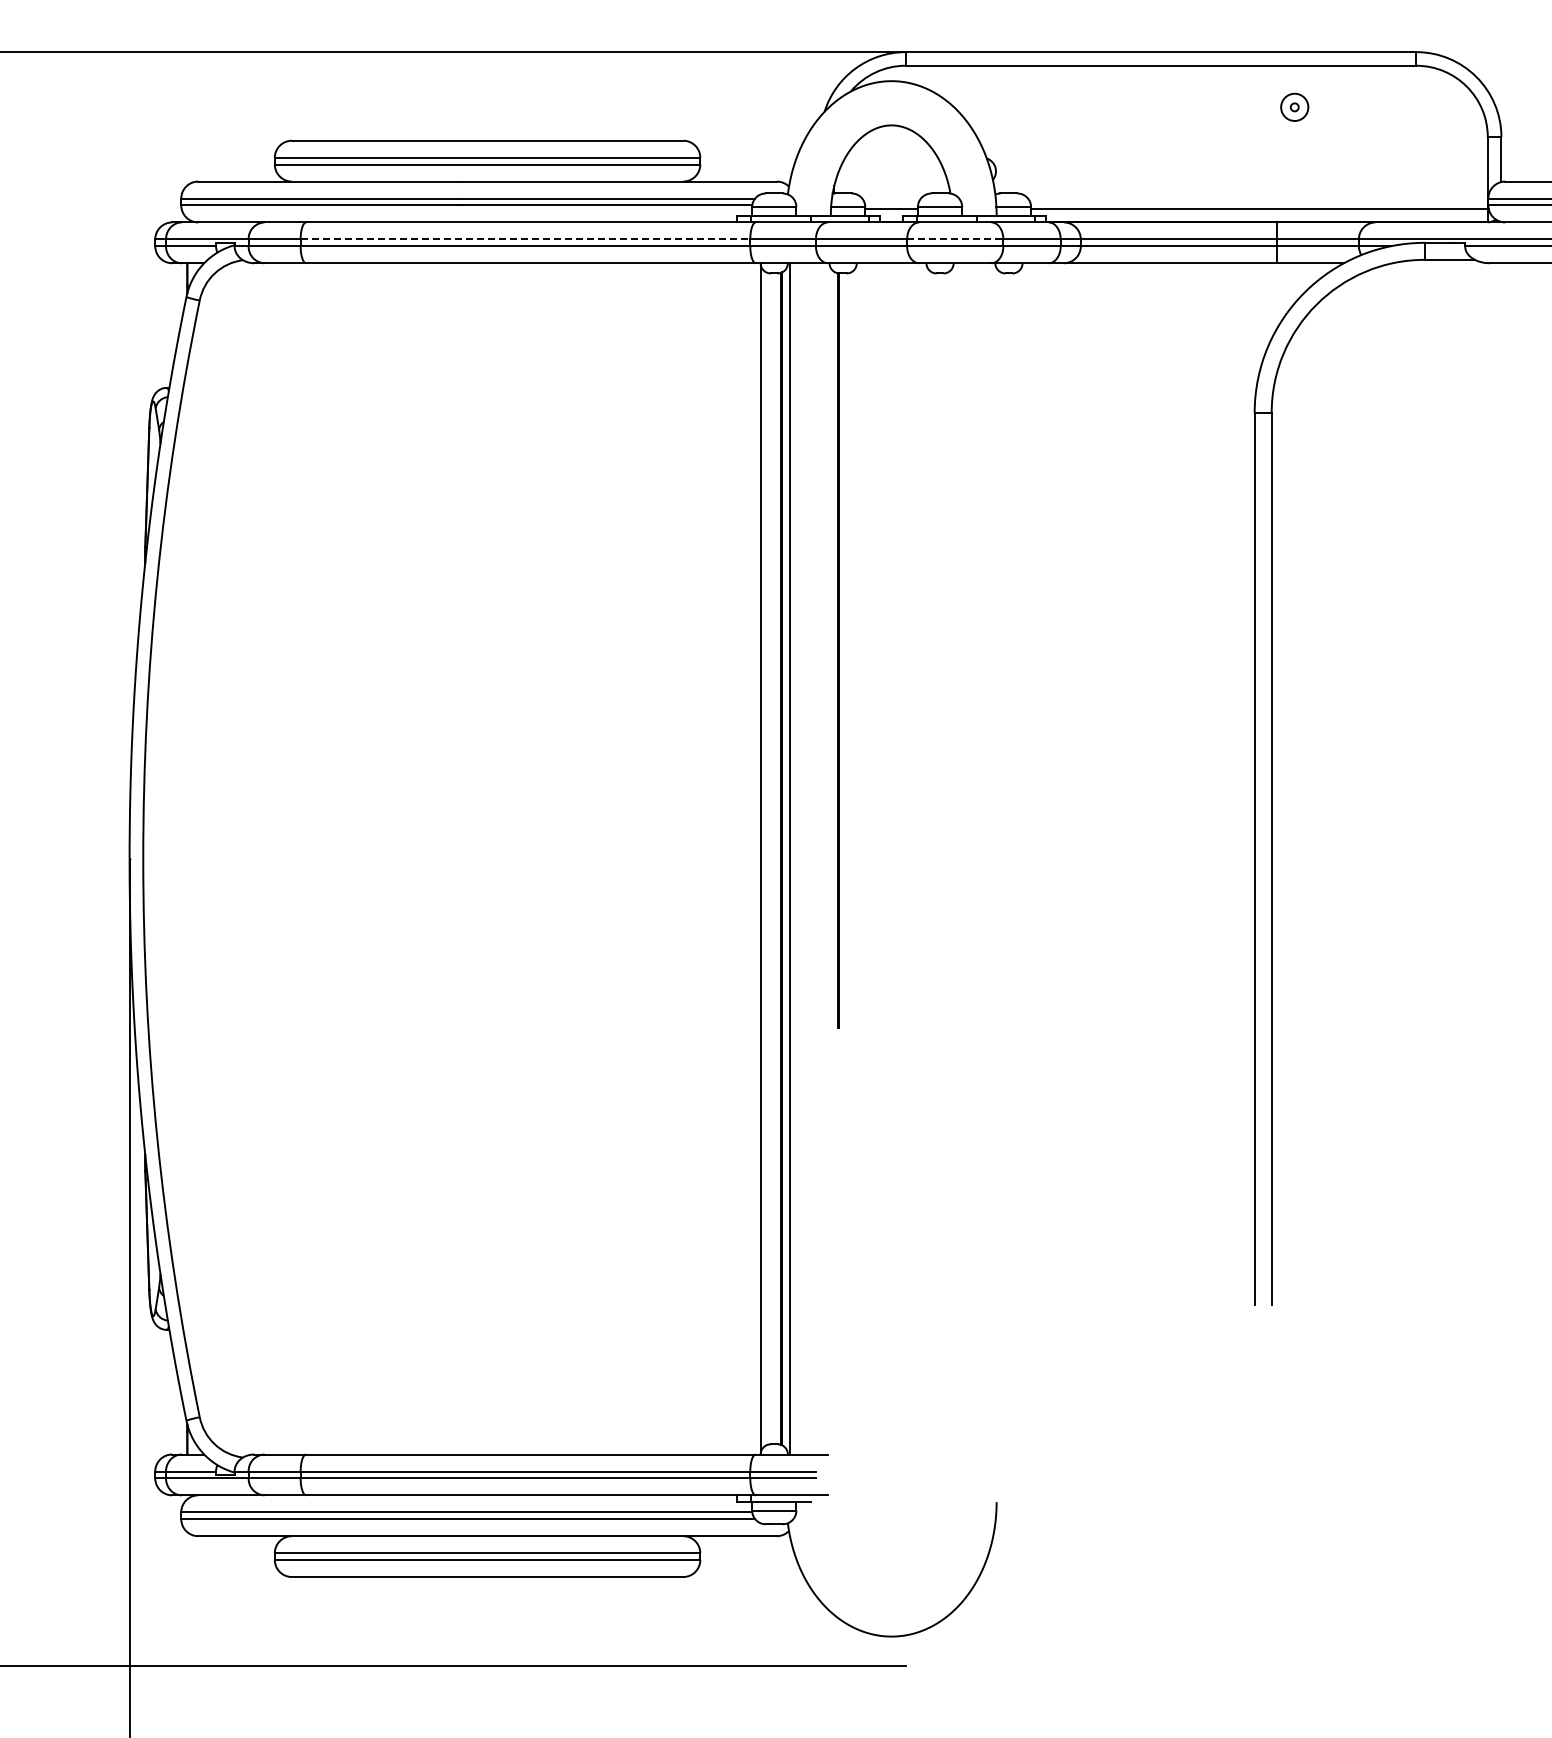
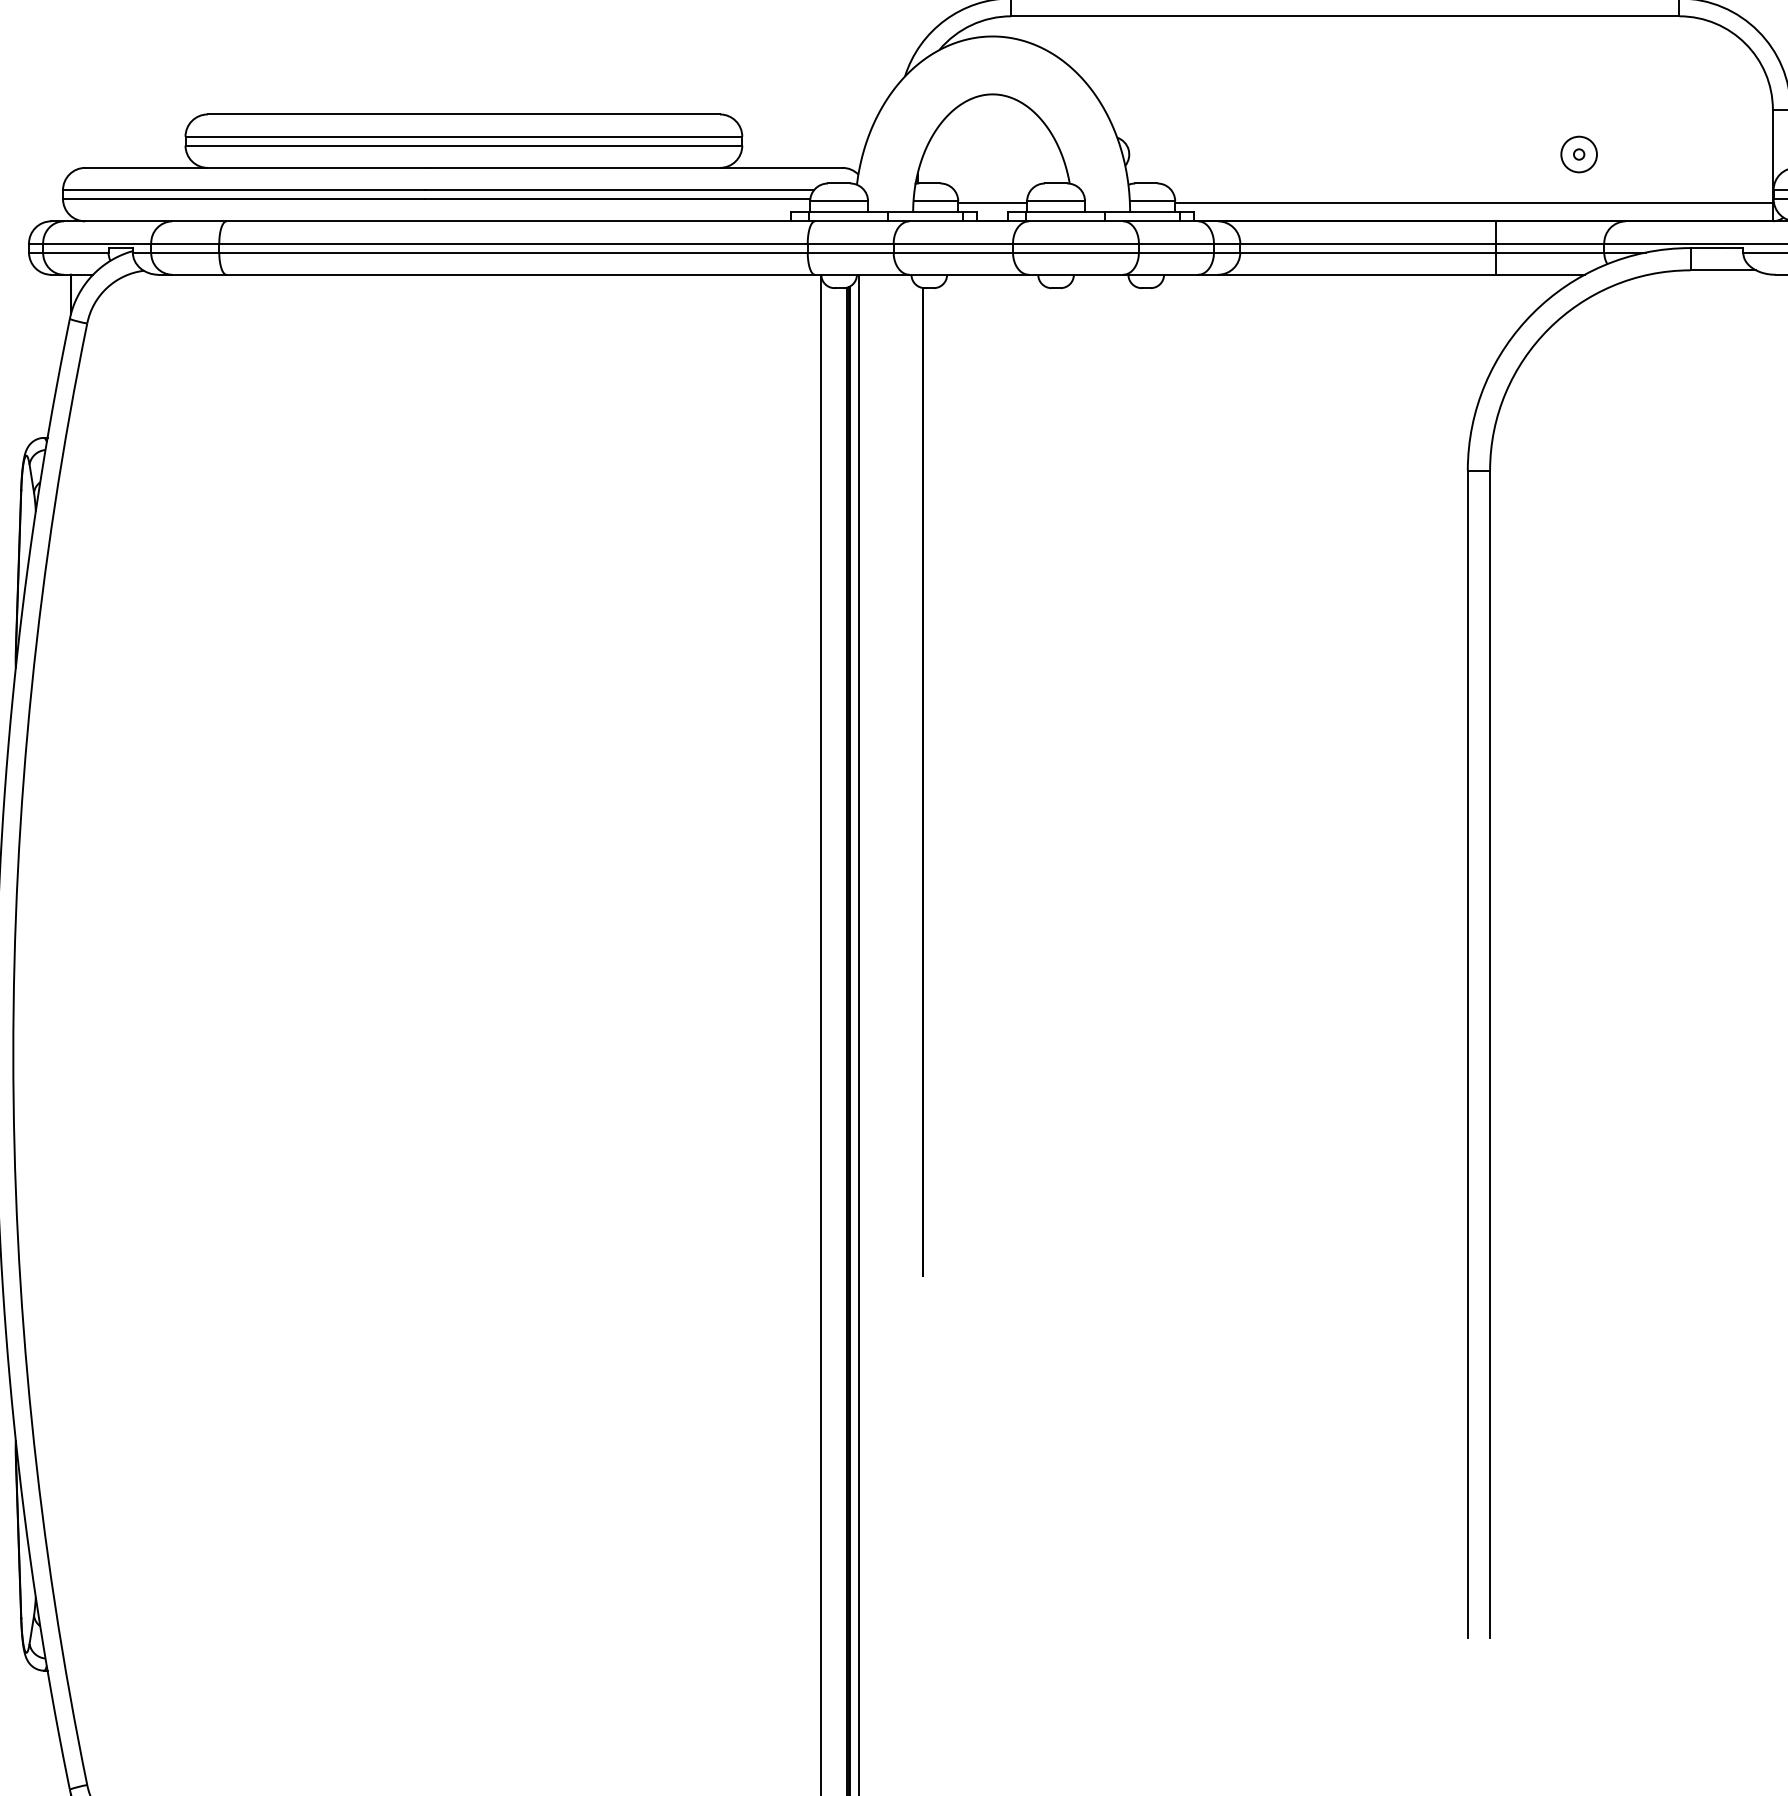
part: (1294, 106) -> (1578, 153), moved
line: (525, 239) -> (513, 243), dashed -> solid
line: (955, 239) -> (1076, 243), dashed -> solid

